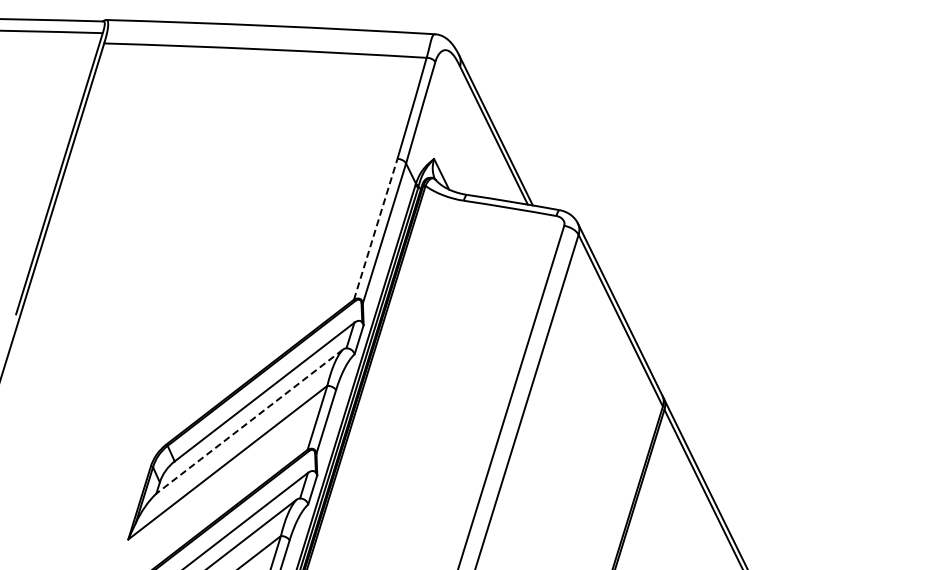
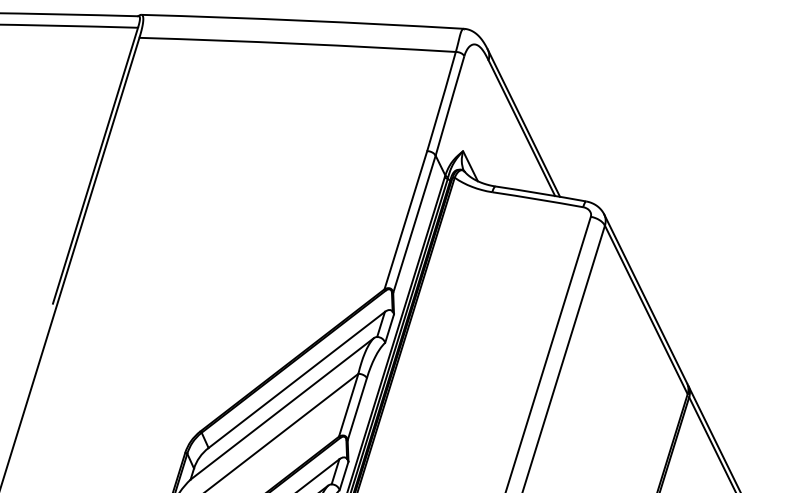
line: (375, 229) -> (405, 220), dashed -> solid
line: (249, 421) -> (281, 408), dashed -> solid

